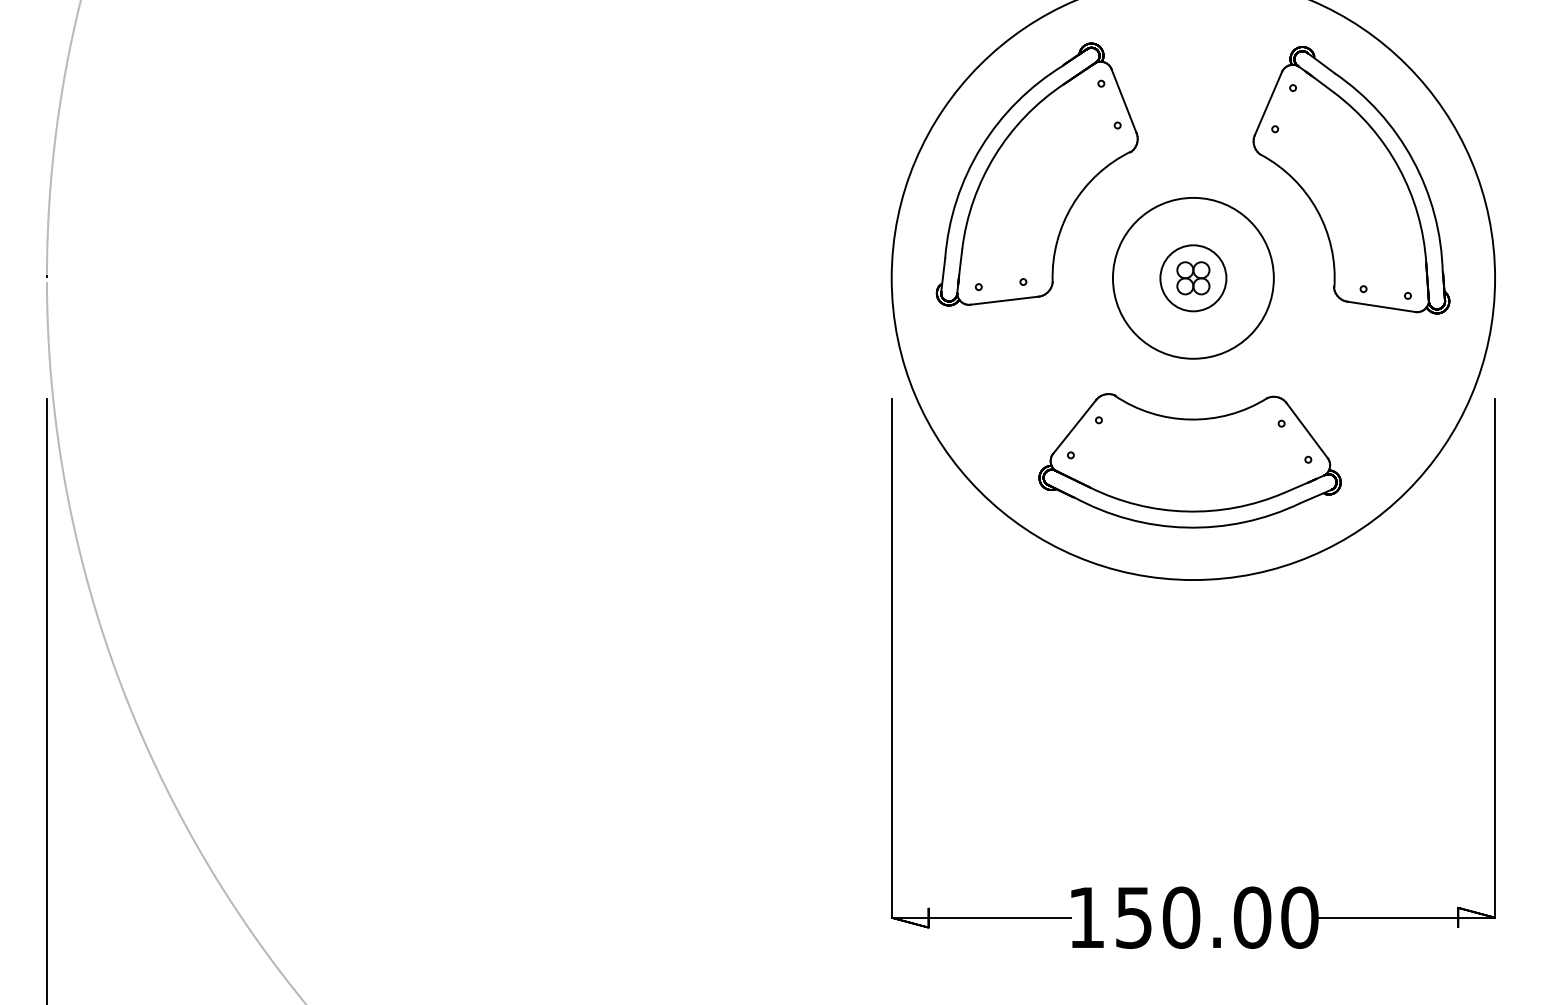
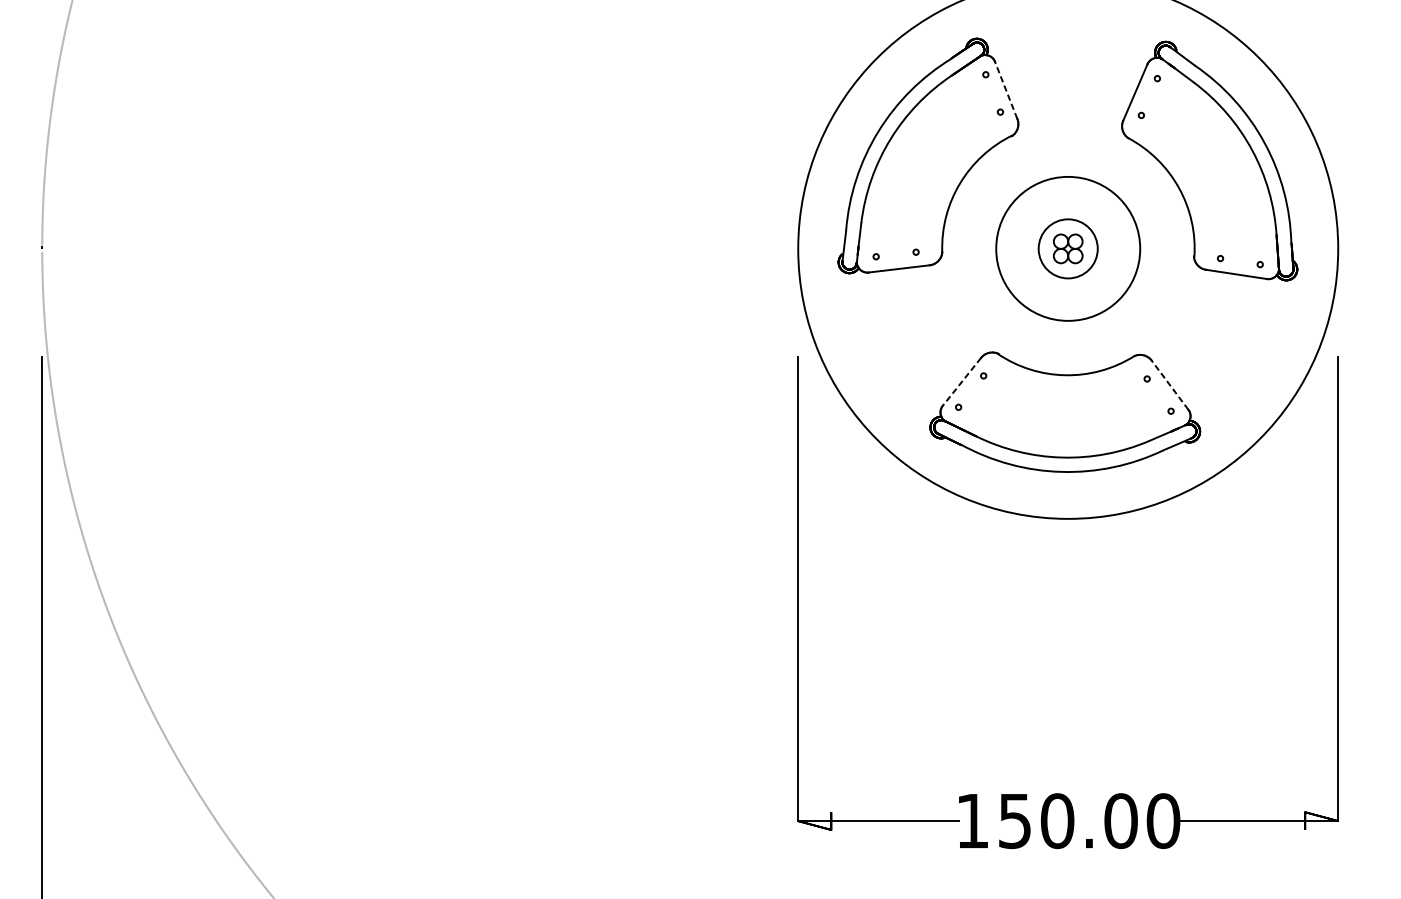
line: (1123, 100) -> (1005, 89), solid -> dashed
line: (1074, 427) -> (961, 382), solid -> dashed
line: (1306, 430) -> (1169, 385), solid -> dashed

